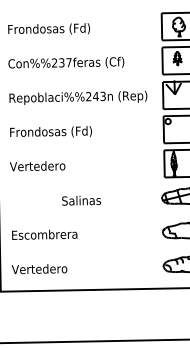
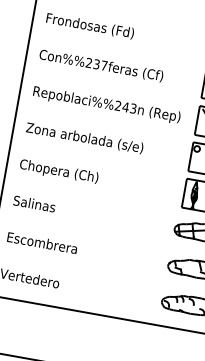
text: (64, 131) -> (85, 137), Frondosas (Fd) -> Zona arbolada (s/e)
text: (46, 166) -> (58, 171), Vertedero -> Chopera (Ch)
text: (81, 200) -> (34, 203), moved

